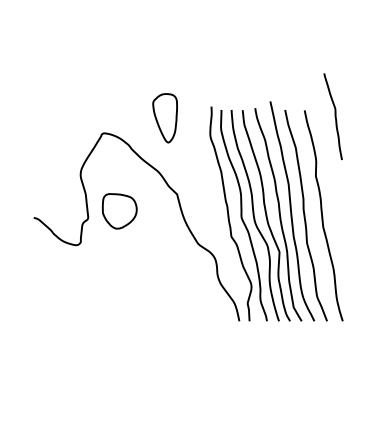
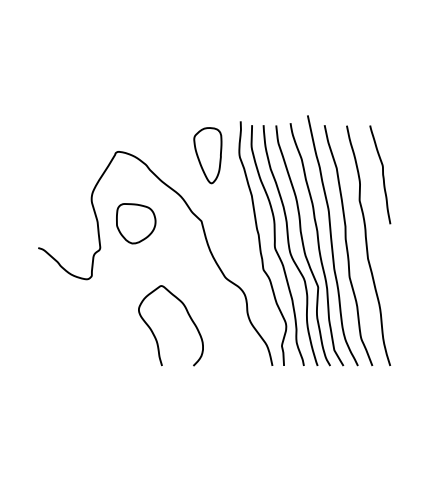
curve: (335, 116) -> (382, 174), moved
part: (164, 118) -> (207, 155), moved
part: (120, 211) -> (136, 223), moved
curve: (135, 292) -> (154, 333), added

